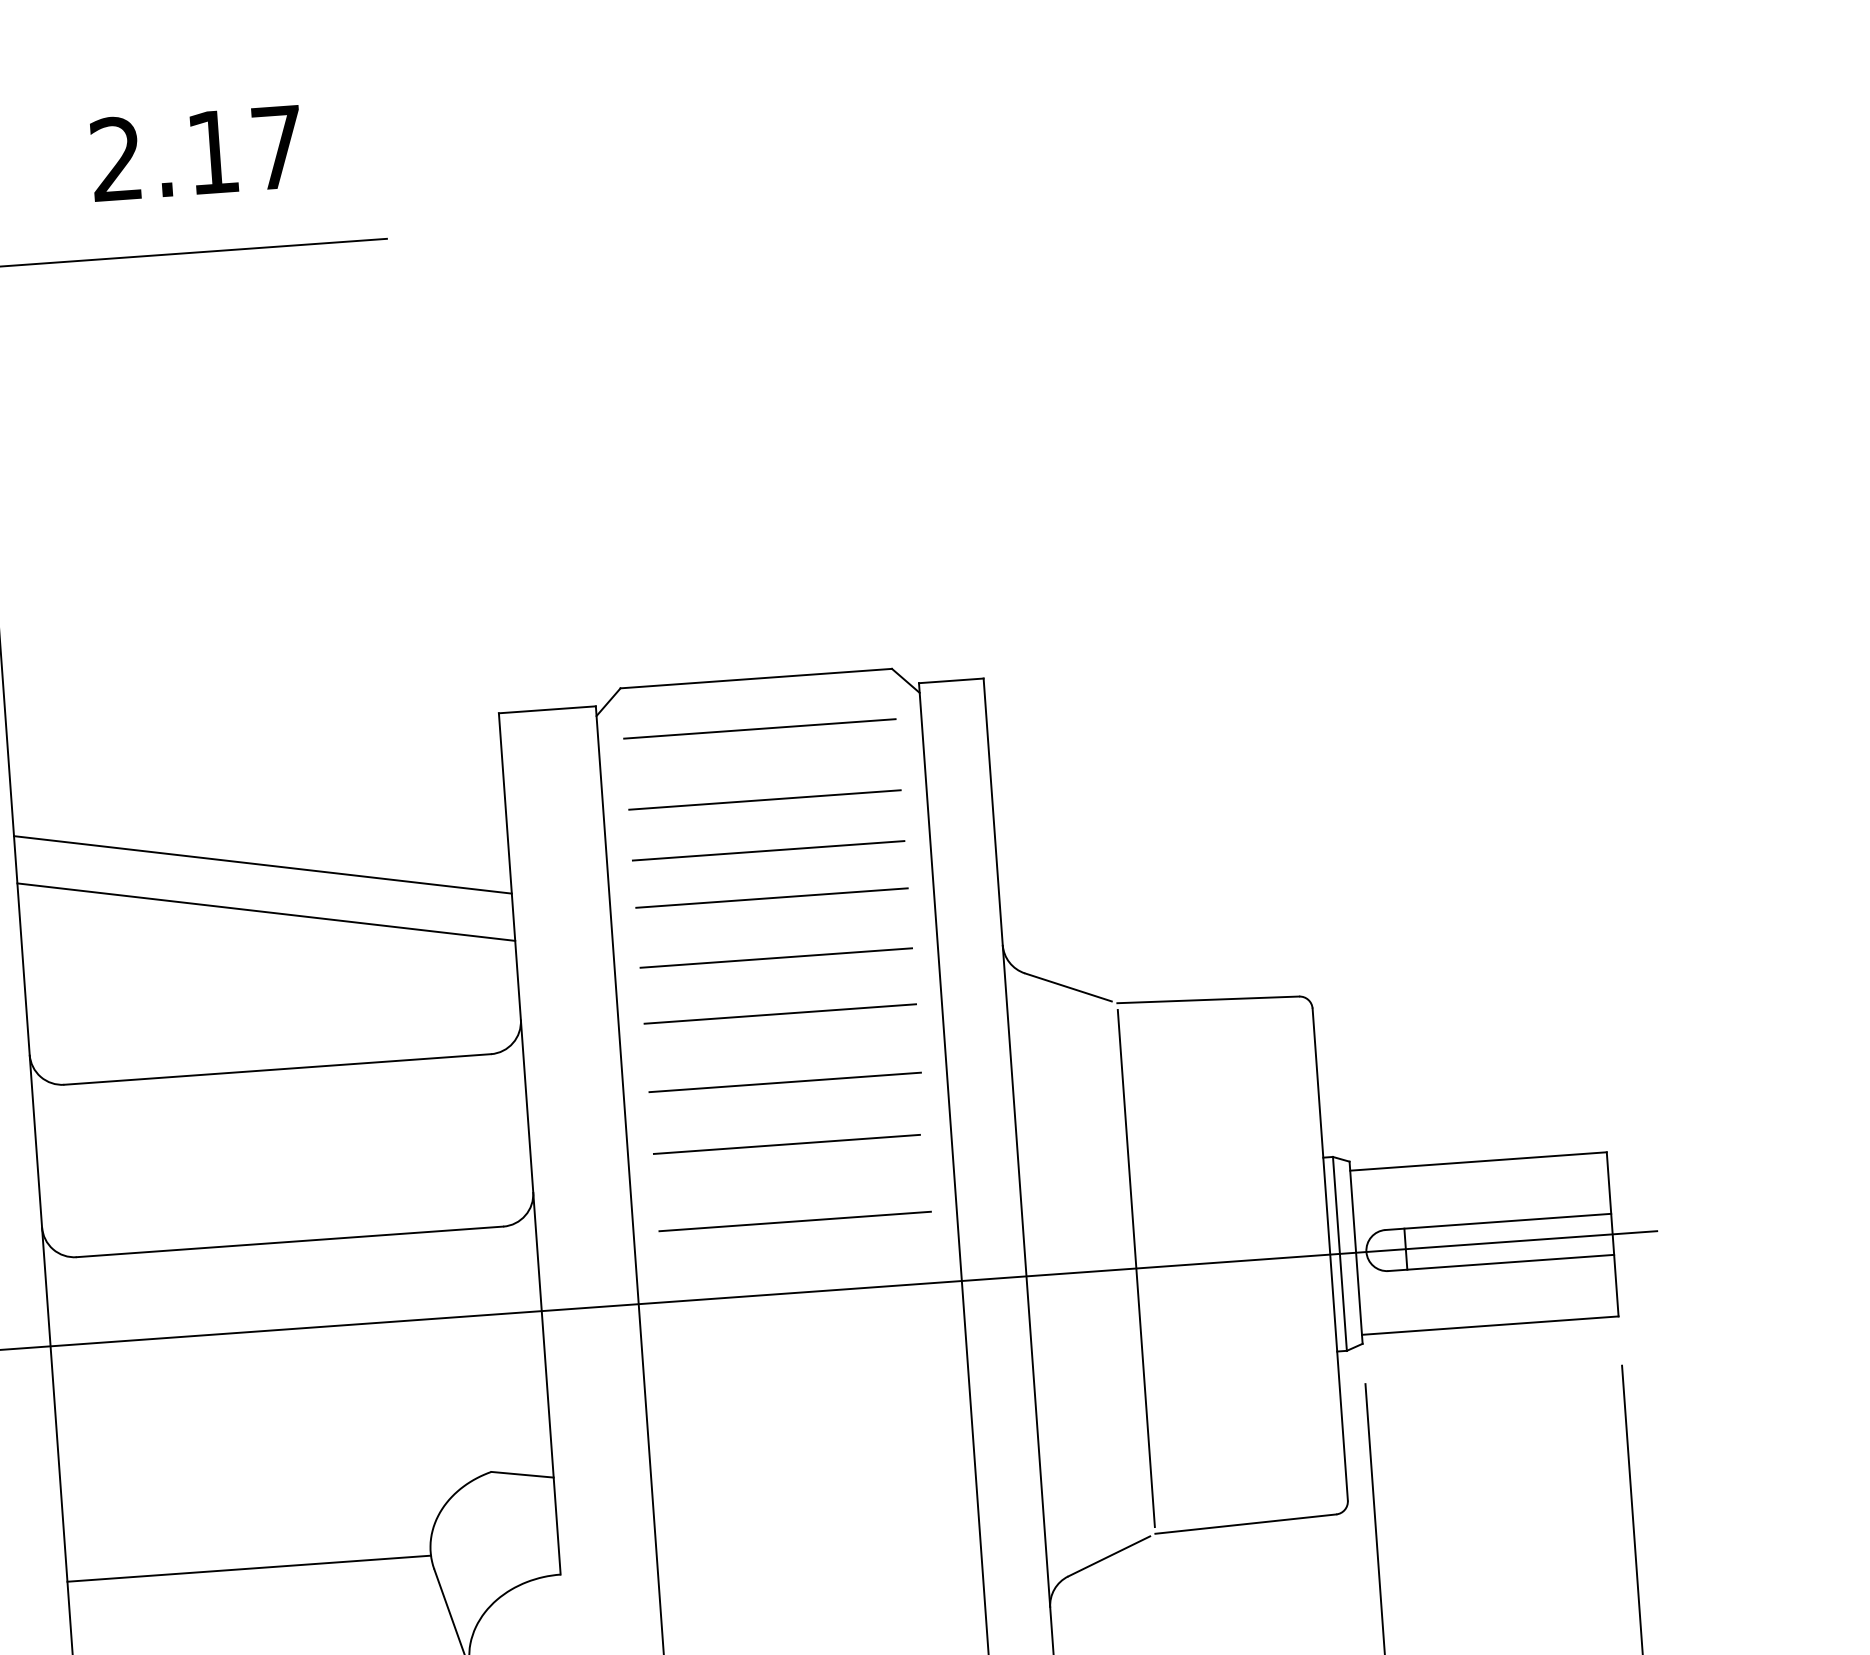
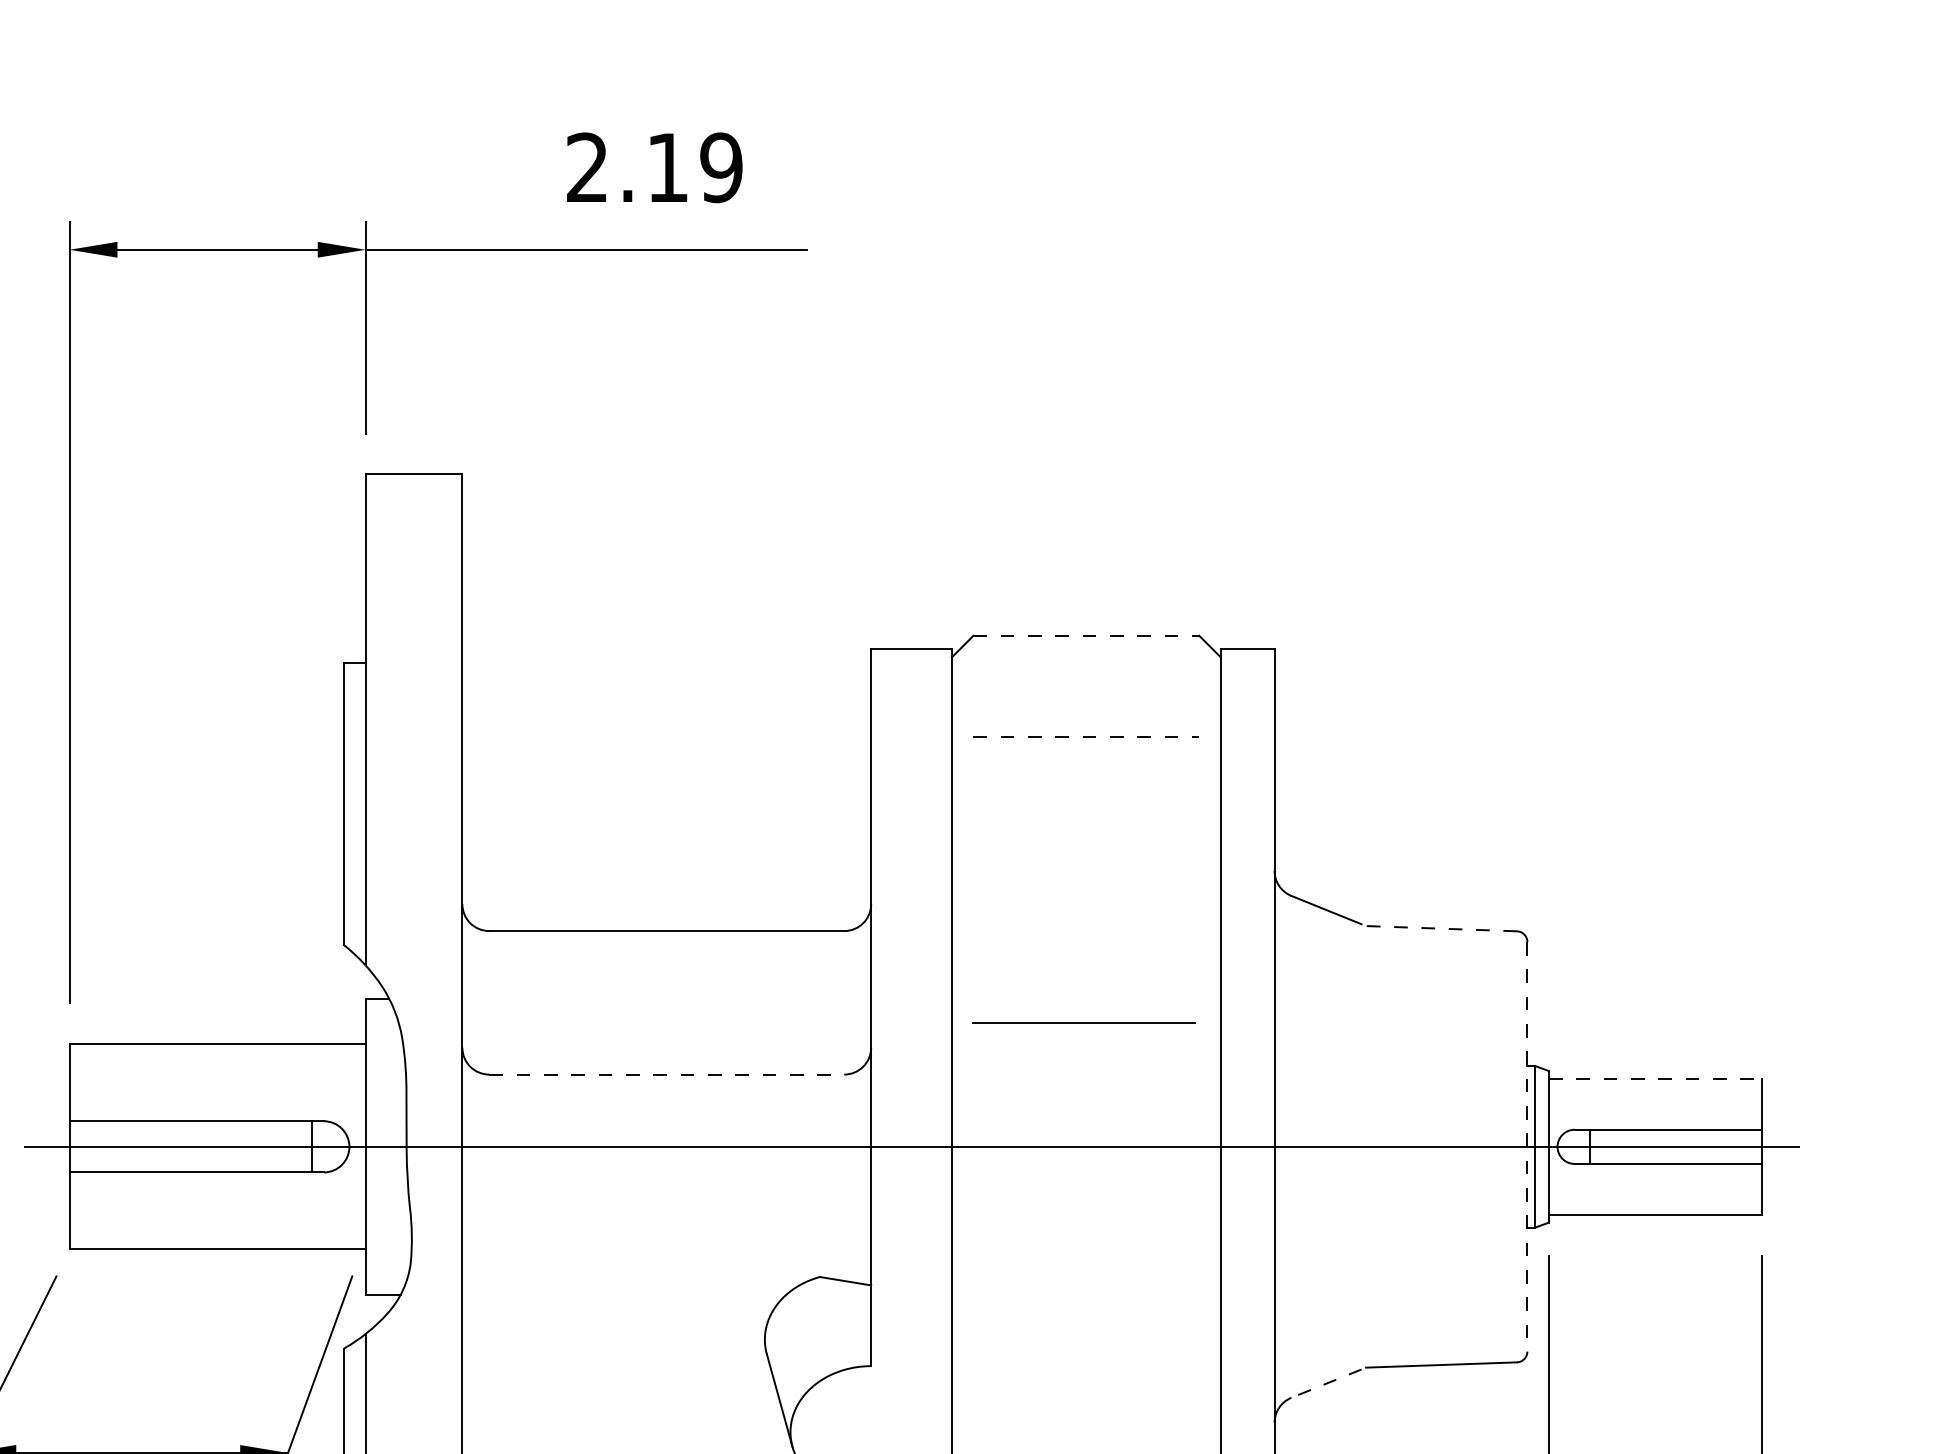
text: (277, 147) -> (721, 167), 2.17 -> 2.19
line: (756, 678) -> (1086, 635), solid -> dashed
line: (760, 728) -> (1086, 677), removed
line: (765, 799) -> (1086, 736), solid -> dashed
line: (768, 851) -> (1086, 779), removed
line: (262, 864) -> (666, 760), removed
line: (772, 898) -> (1086, 818), removed
line: (265, 911) -> (666, 799), removed
line: (776, 958) -> (1086, 868), removed
line: (1208, 999) -> (1441, 928), solid -> dashed
line: (780, 1013) -> (1086, 914), removed
line: (785, 1081) -> (1086, 971), removed
line: (1478, 1161) -> (1655, 1078), solid -> dashed
line: (795, 1221) -> (1086, 1087), removed
line: (289, 1241) -> (666, 1074), solid -> dashed
line: (1330, 1254) -> (1527, 1146), solid -> dashed
line: (1136, 1268) -> (1366, 1146), removed
line: (1109, 1556) -> (1326, 1383), solid -> dashed
line: (249, 1568) -> (613, 1342), removed

